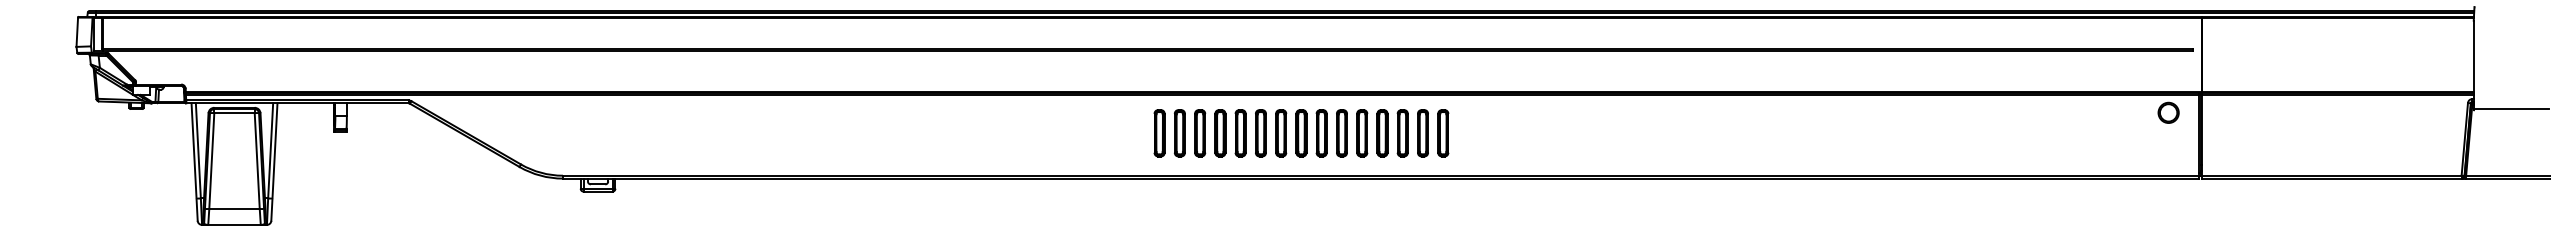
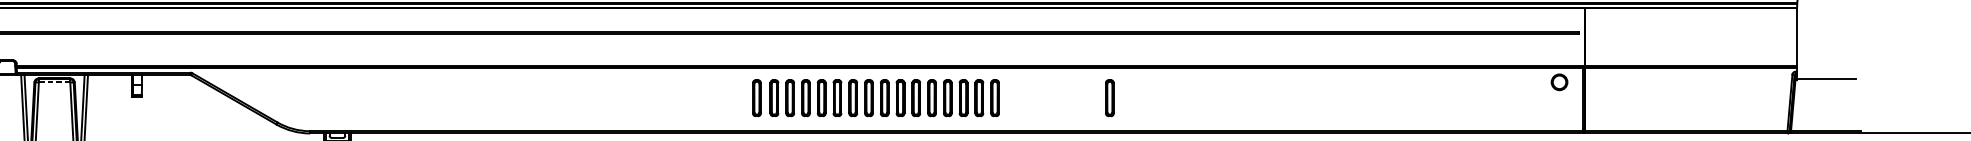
line: (234, 113) -> (54, 82), solid -> dashed
part: (1137, 133) -> (757, 98), added
part: (1590, 133) -> (1109, 98), added

